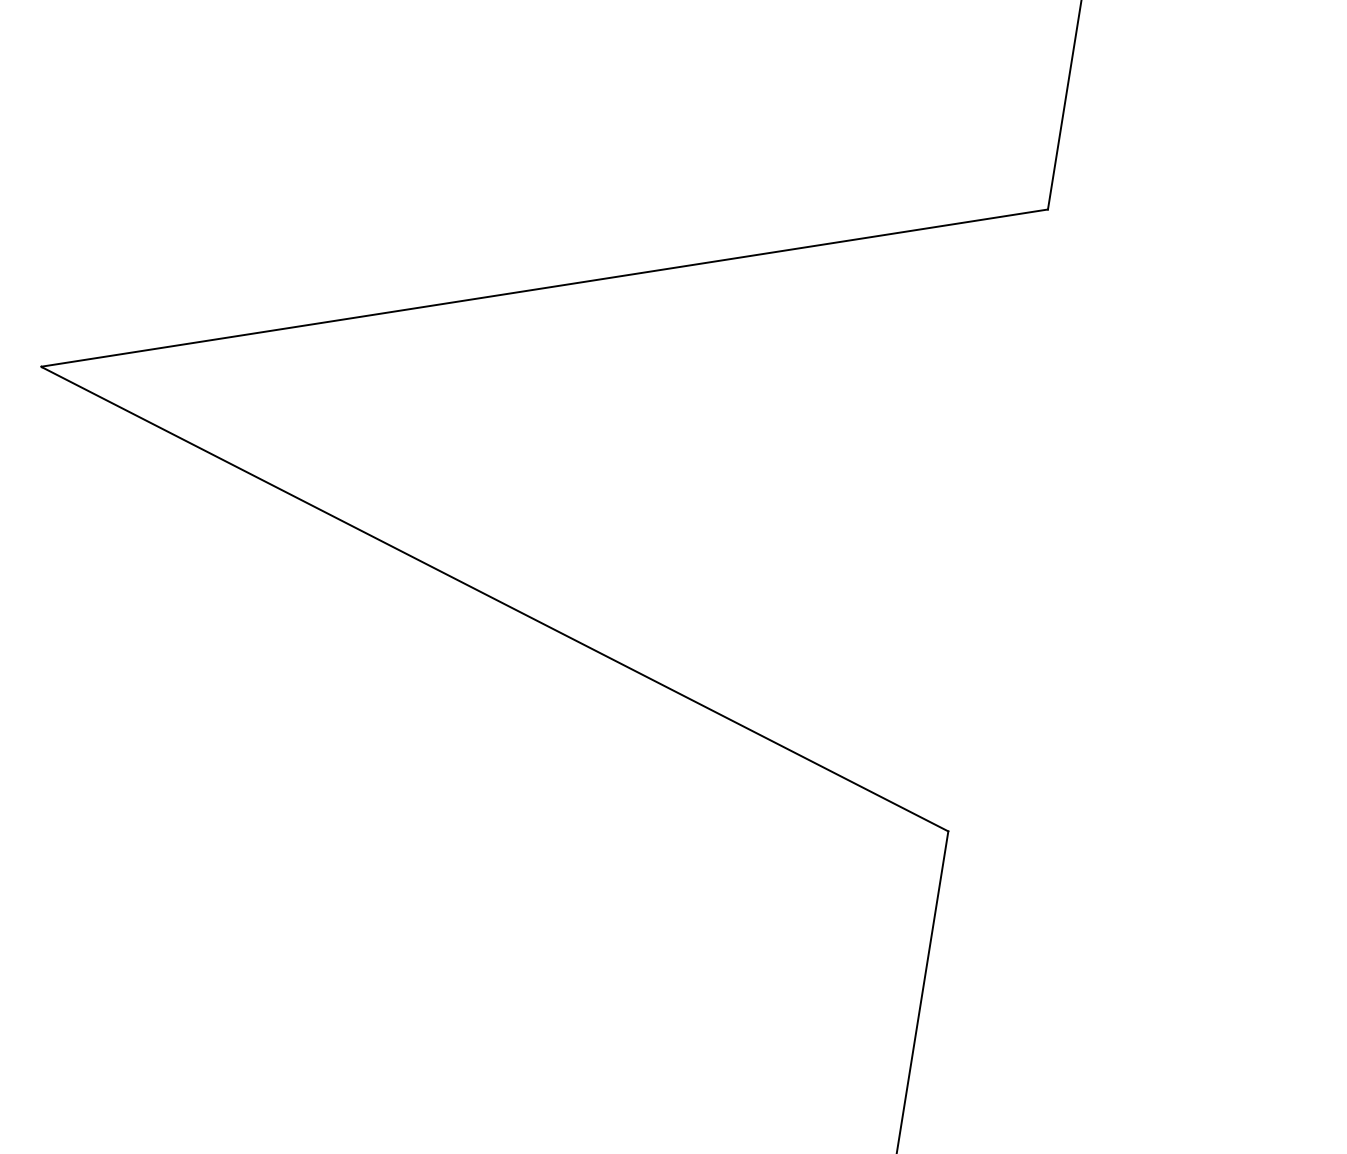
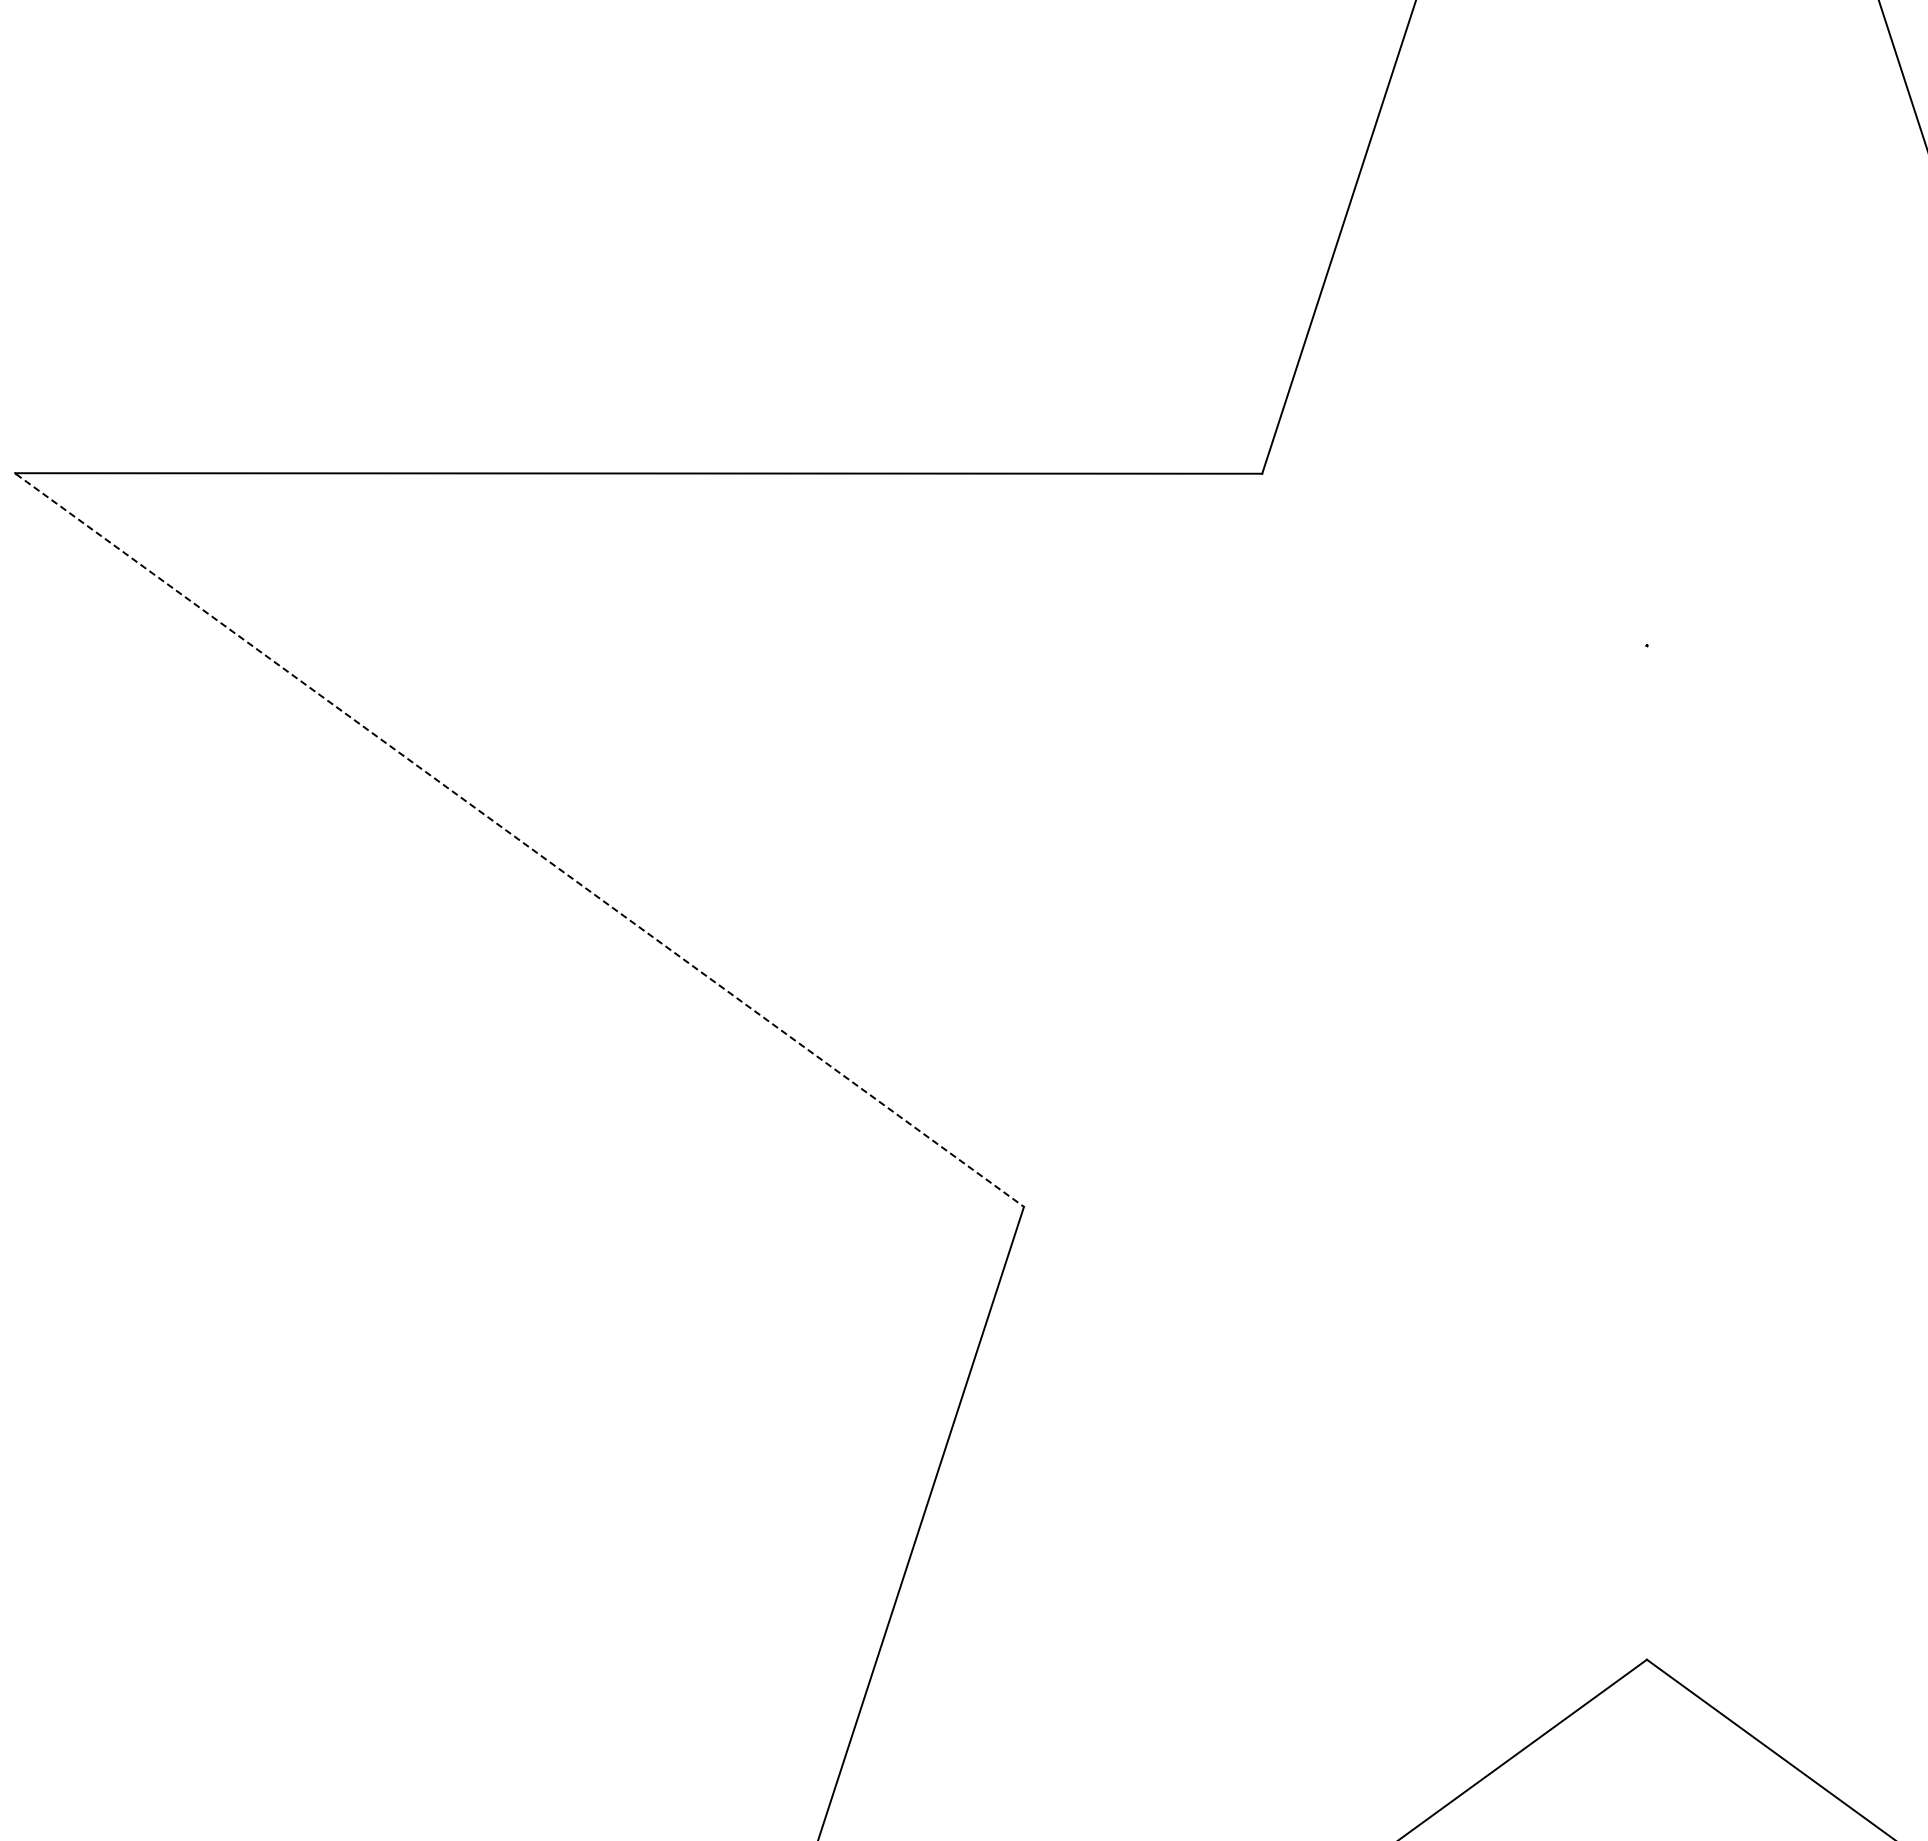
line: (495, 599) -> (520, 840), solid -> dashed

